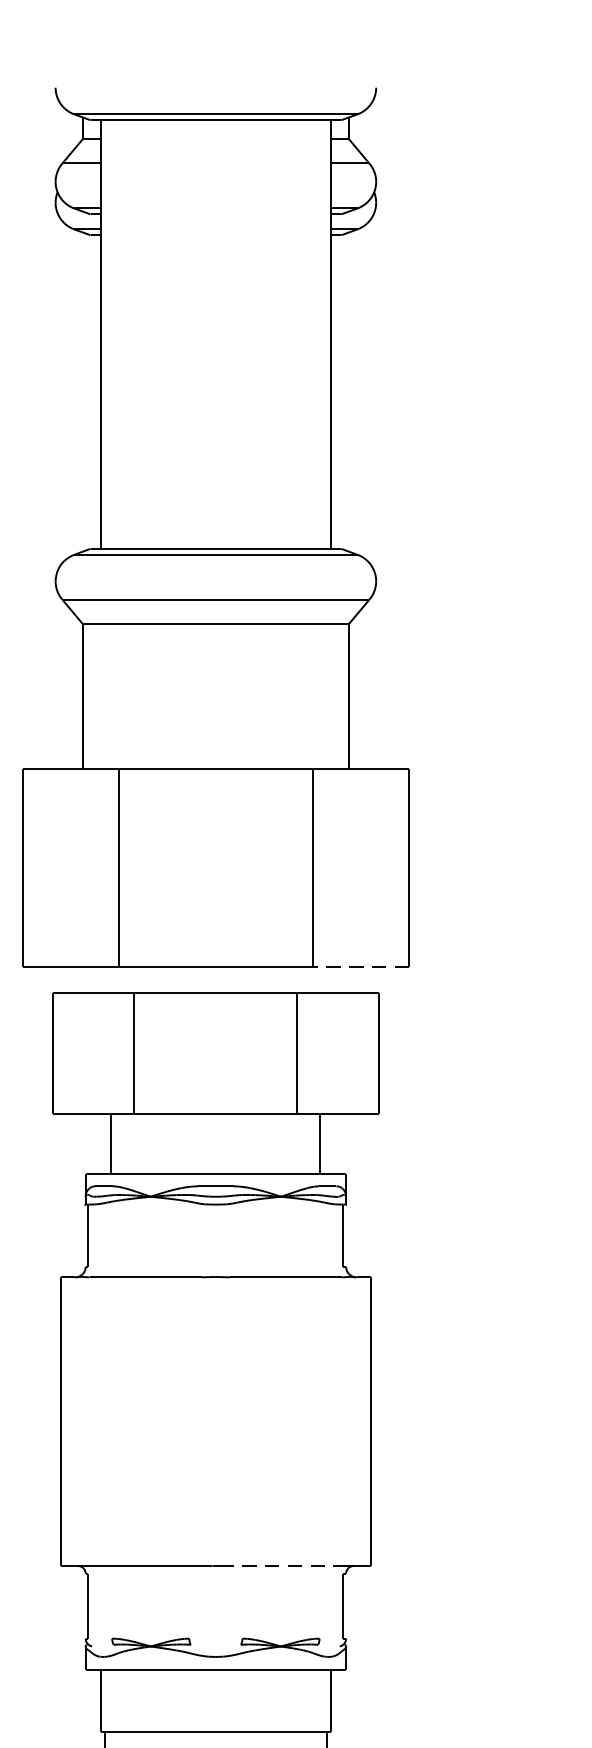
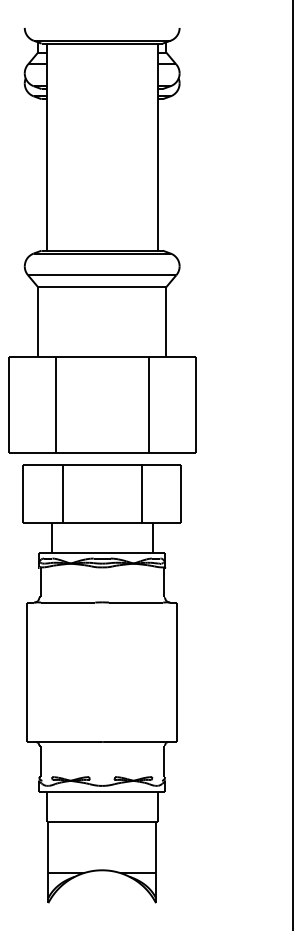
line: (359, 966) -> (171, 452), dashed -> solid
line: (284, 1564) -> (135, 741), dashed -> solid

